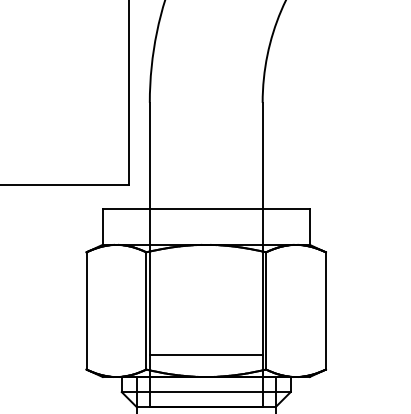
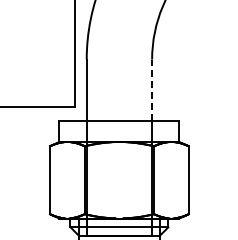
line: (263, 156) -> (152, 90), solid -> dashed
line: (206, 354) -> (119, 205), removed

